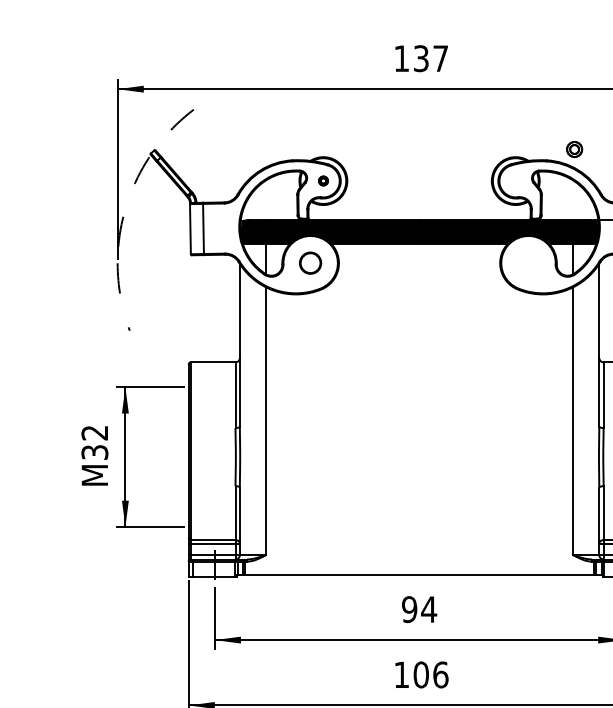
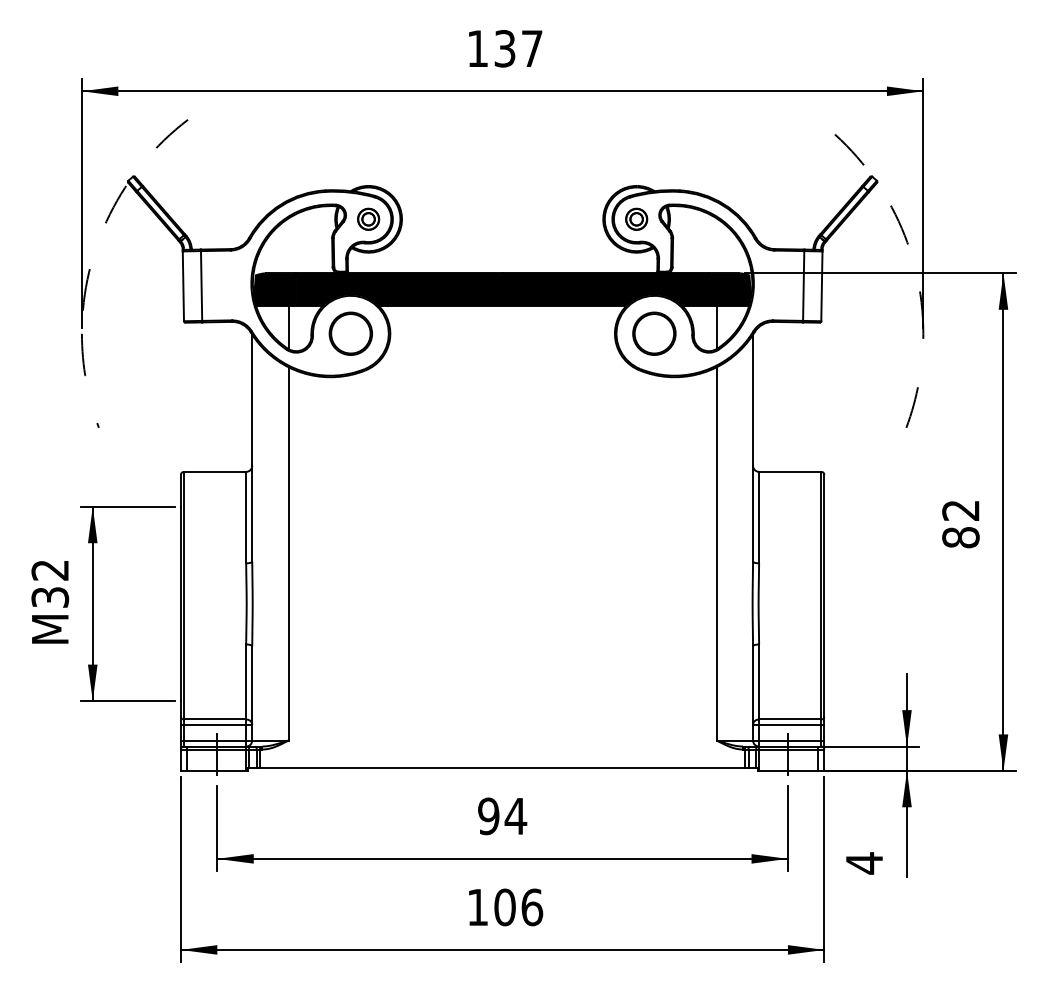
part: (574, 148) -> (636, 218), moved
part: (323, 180) -> (368, 218), size x1.67
part: (310, 263) -> (350, 333), size x1.43
part: (528, 263) -> (654, 333), added

